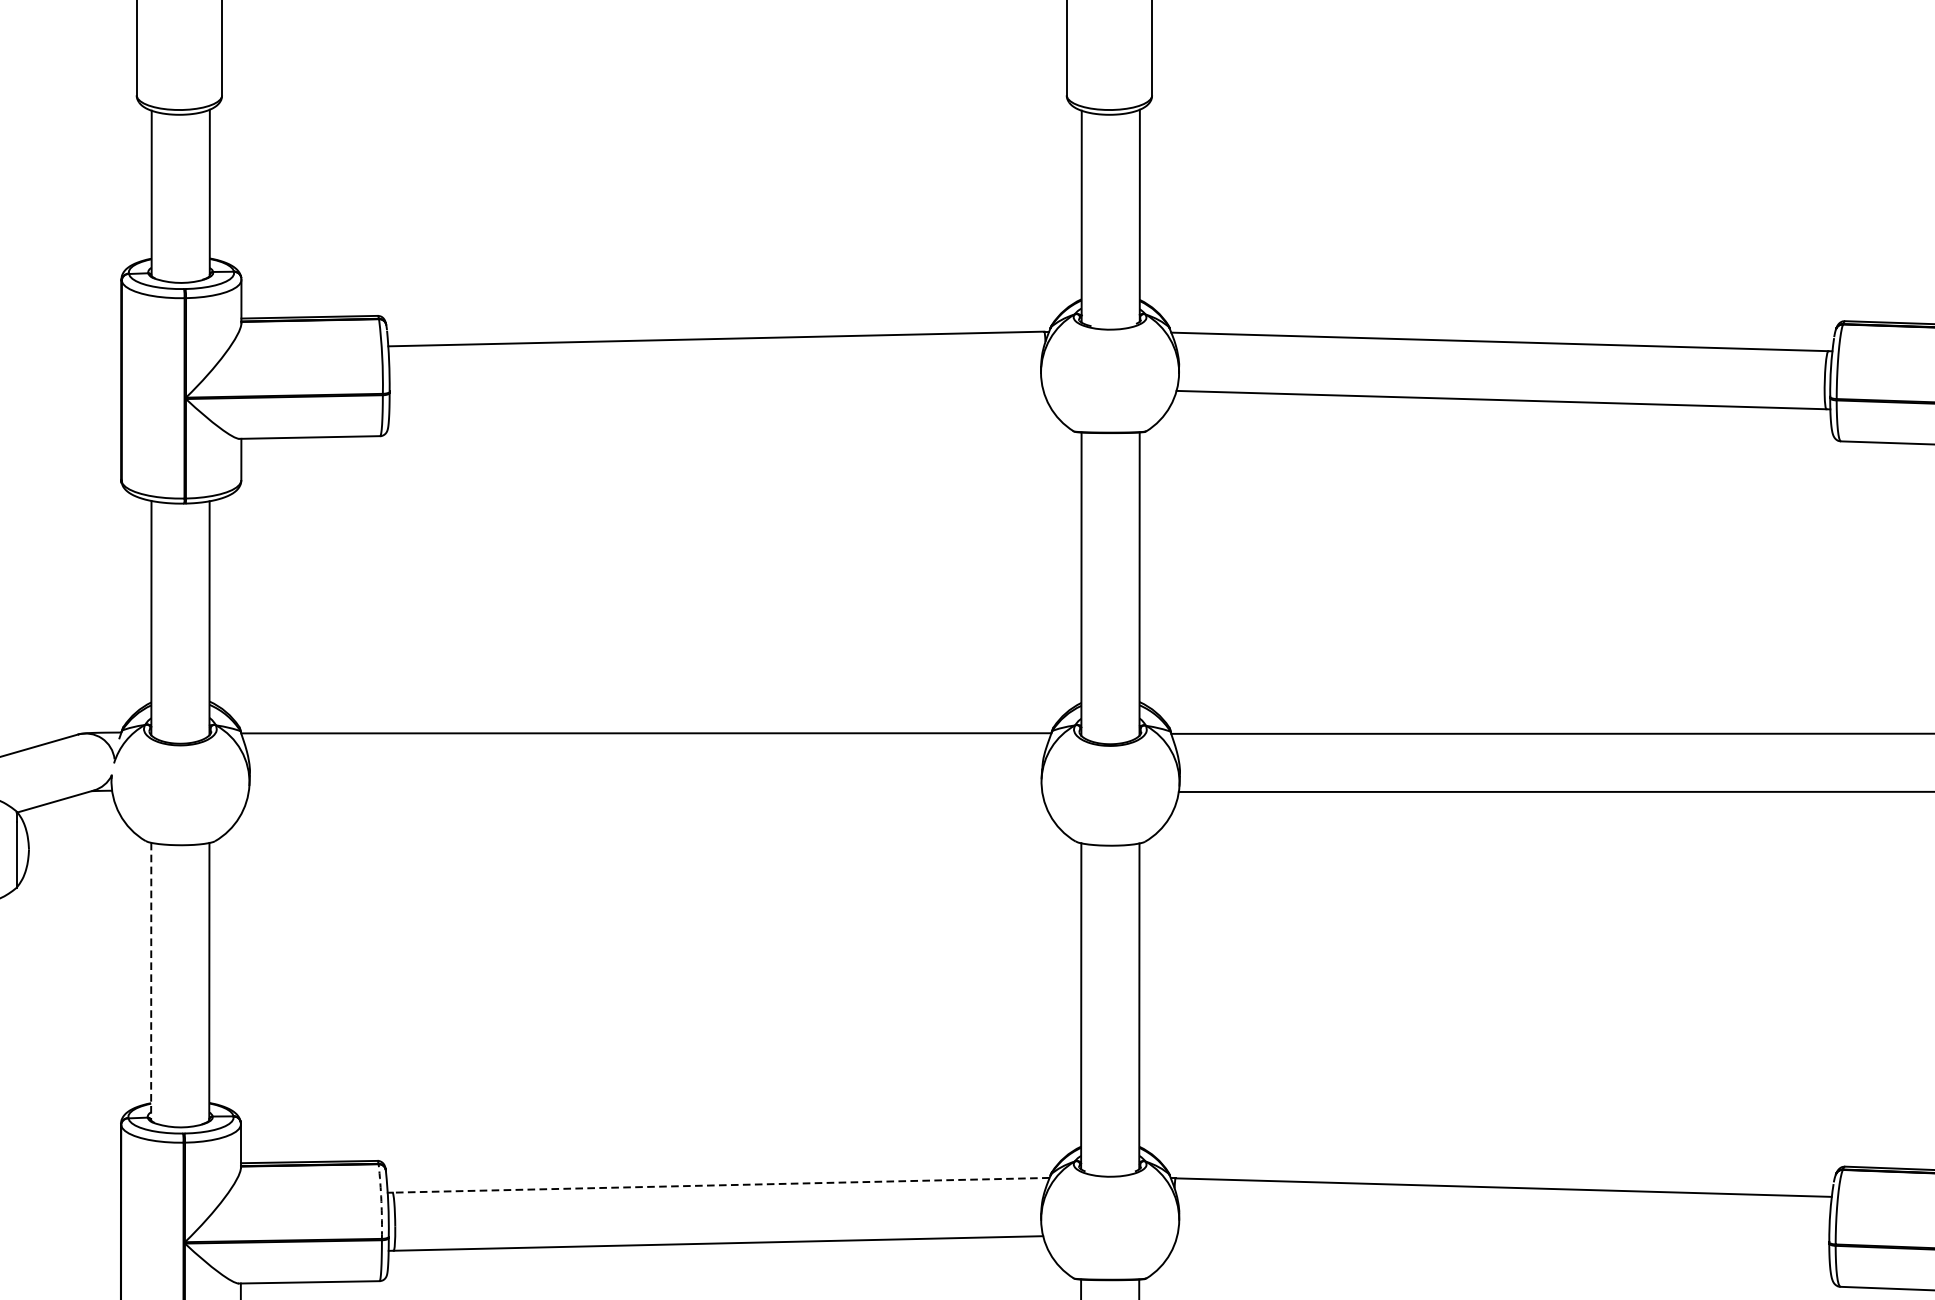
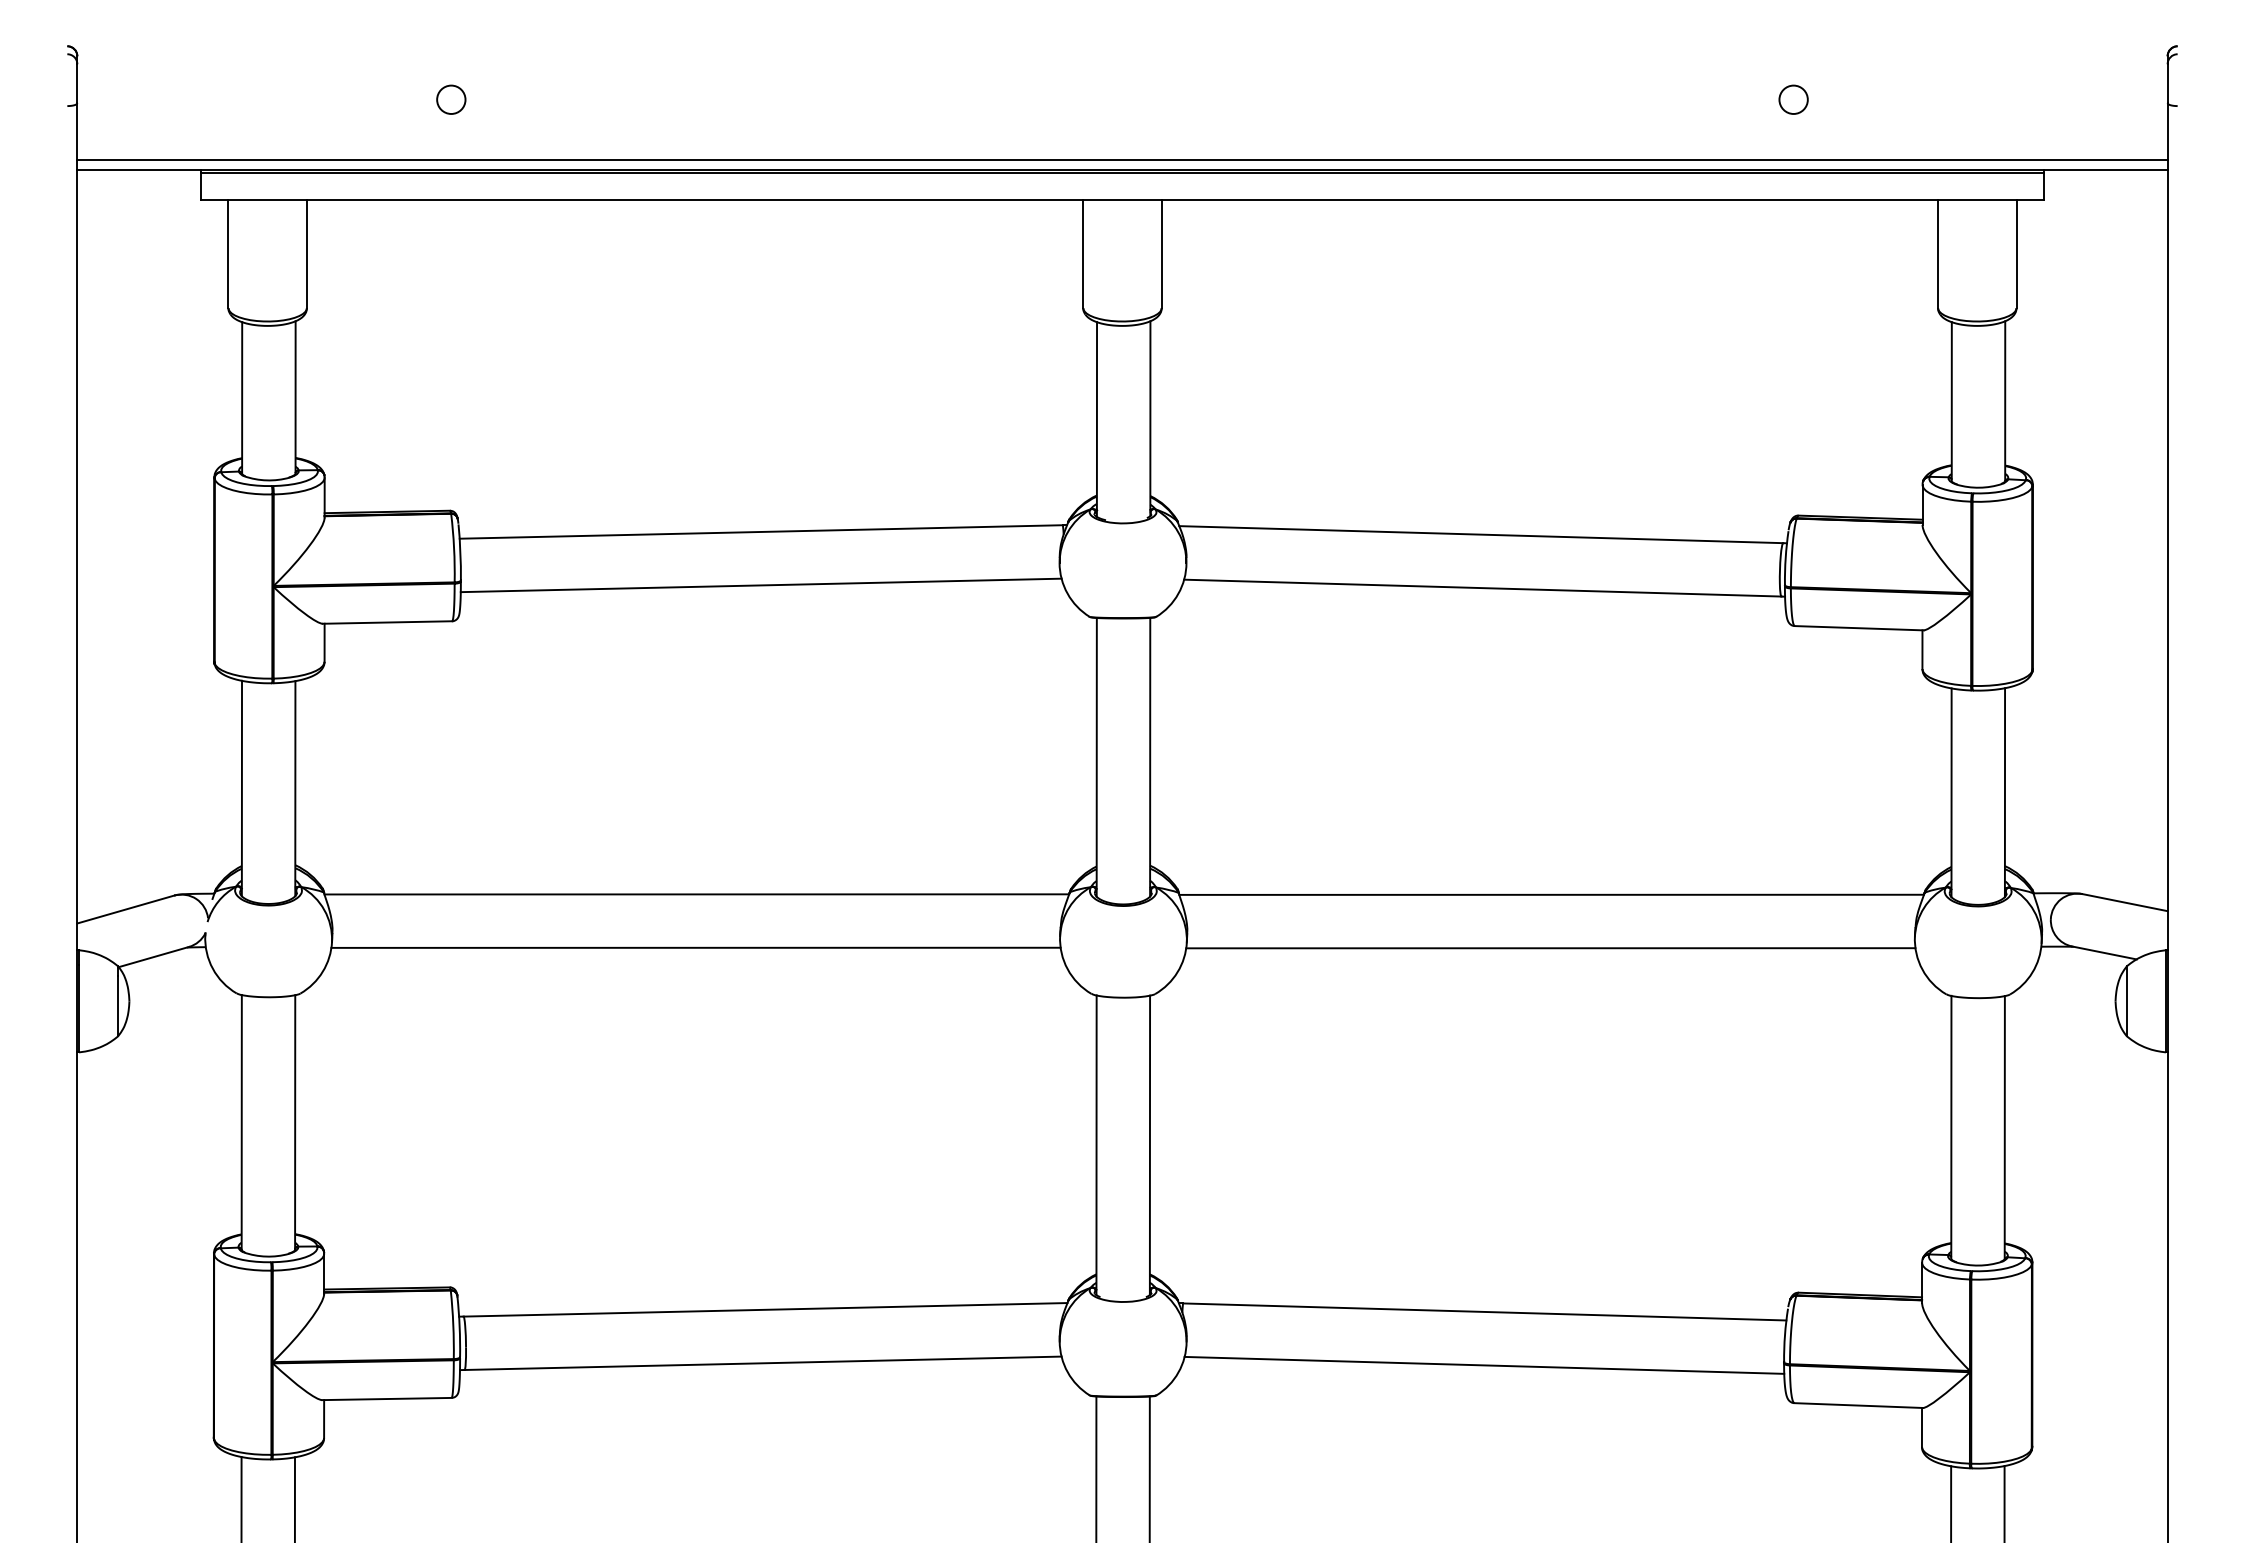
line: (715, 397) -> (760, 585), added
line: (644, 791) -> (695, 947), added
line: (150, 981) -> (241, 1122), dashed -> solid
line: (721, 1184) -> (765, 1309), dashed -> solid
arc: (381, 1201) -> (453, 1324), dashed -> solid
line: (1503, 1244) -> (1484, 1364), added

